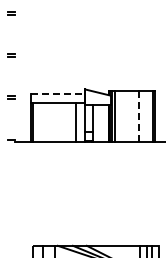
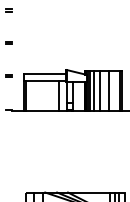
line: (57, 94) -> (45, 73), dashed -> solid
line: (120, 116) -> (94, 91), added
line: (127, 116) -> (99, 91), added
line: (138, 116) -> (108, 91), dashed -> solid

